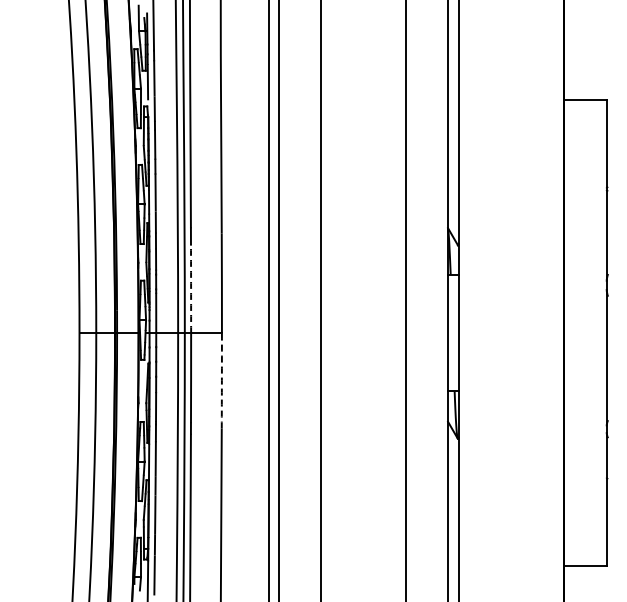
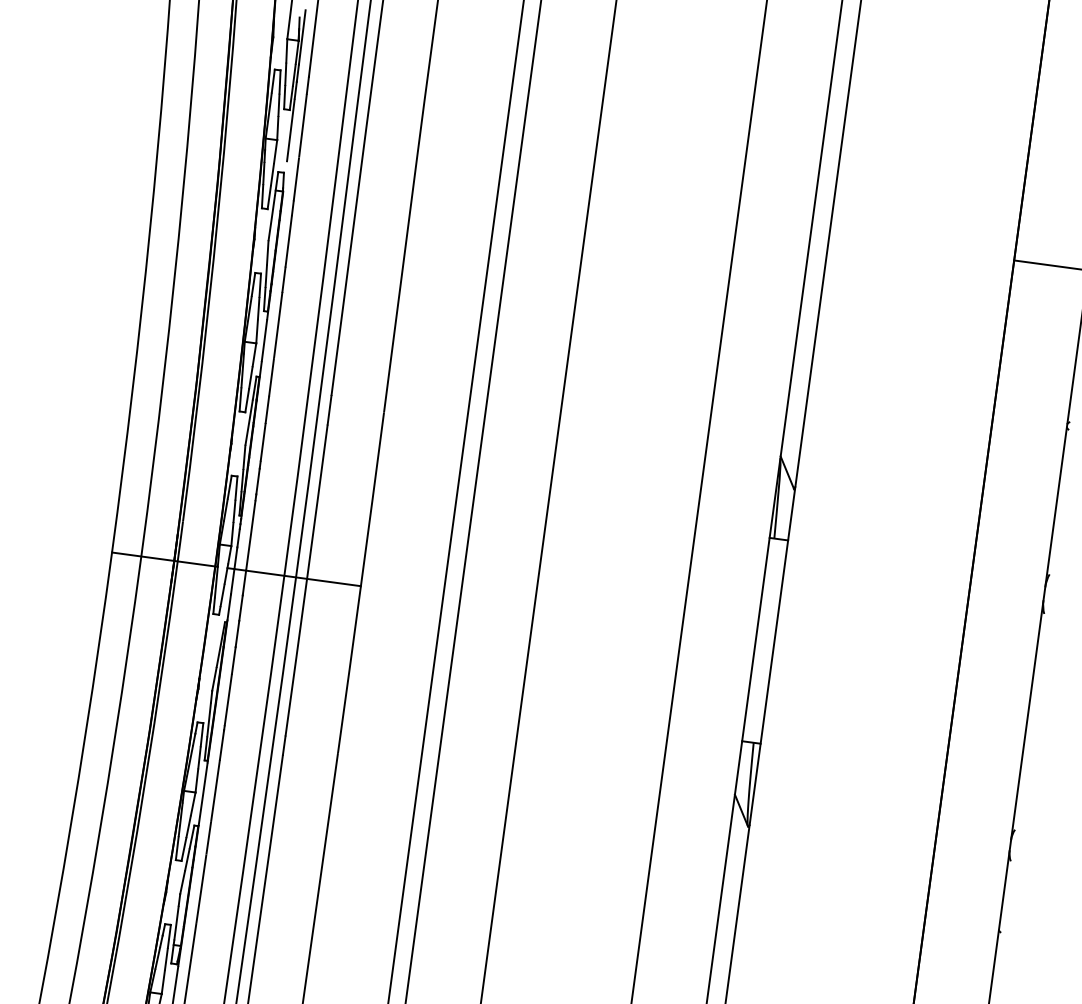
arc: (191, 288) -> (318, 501), dashed -> solid
arc: (221, 380) -> (348, 669), dashed -> solid

